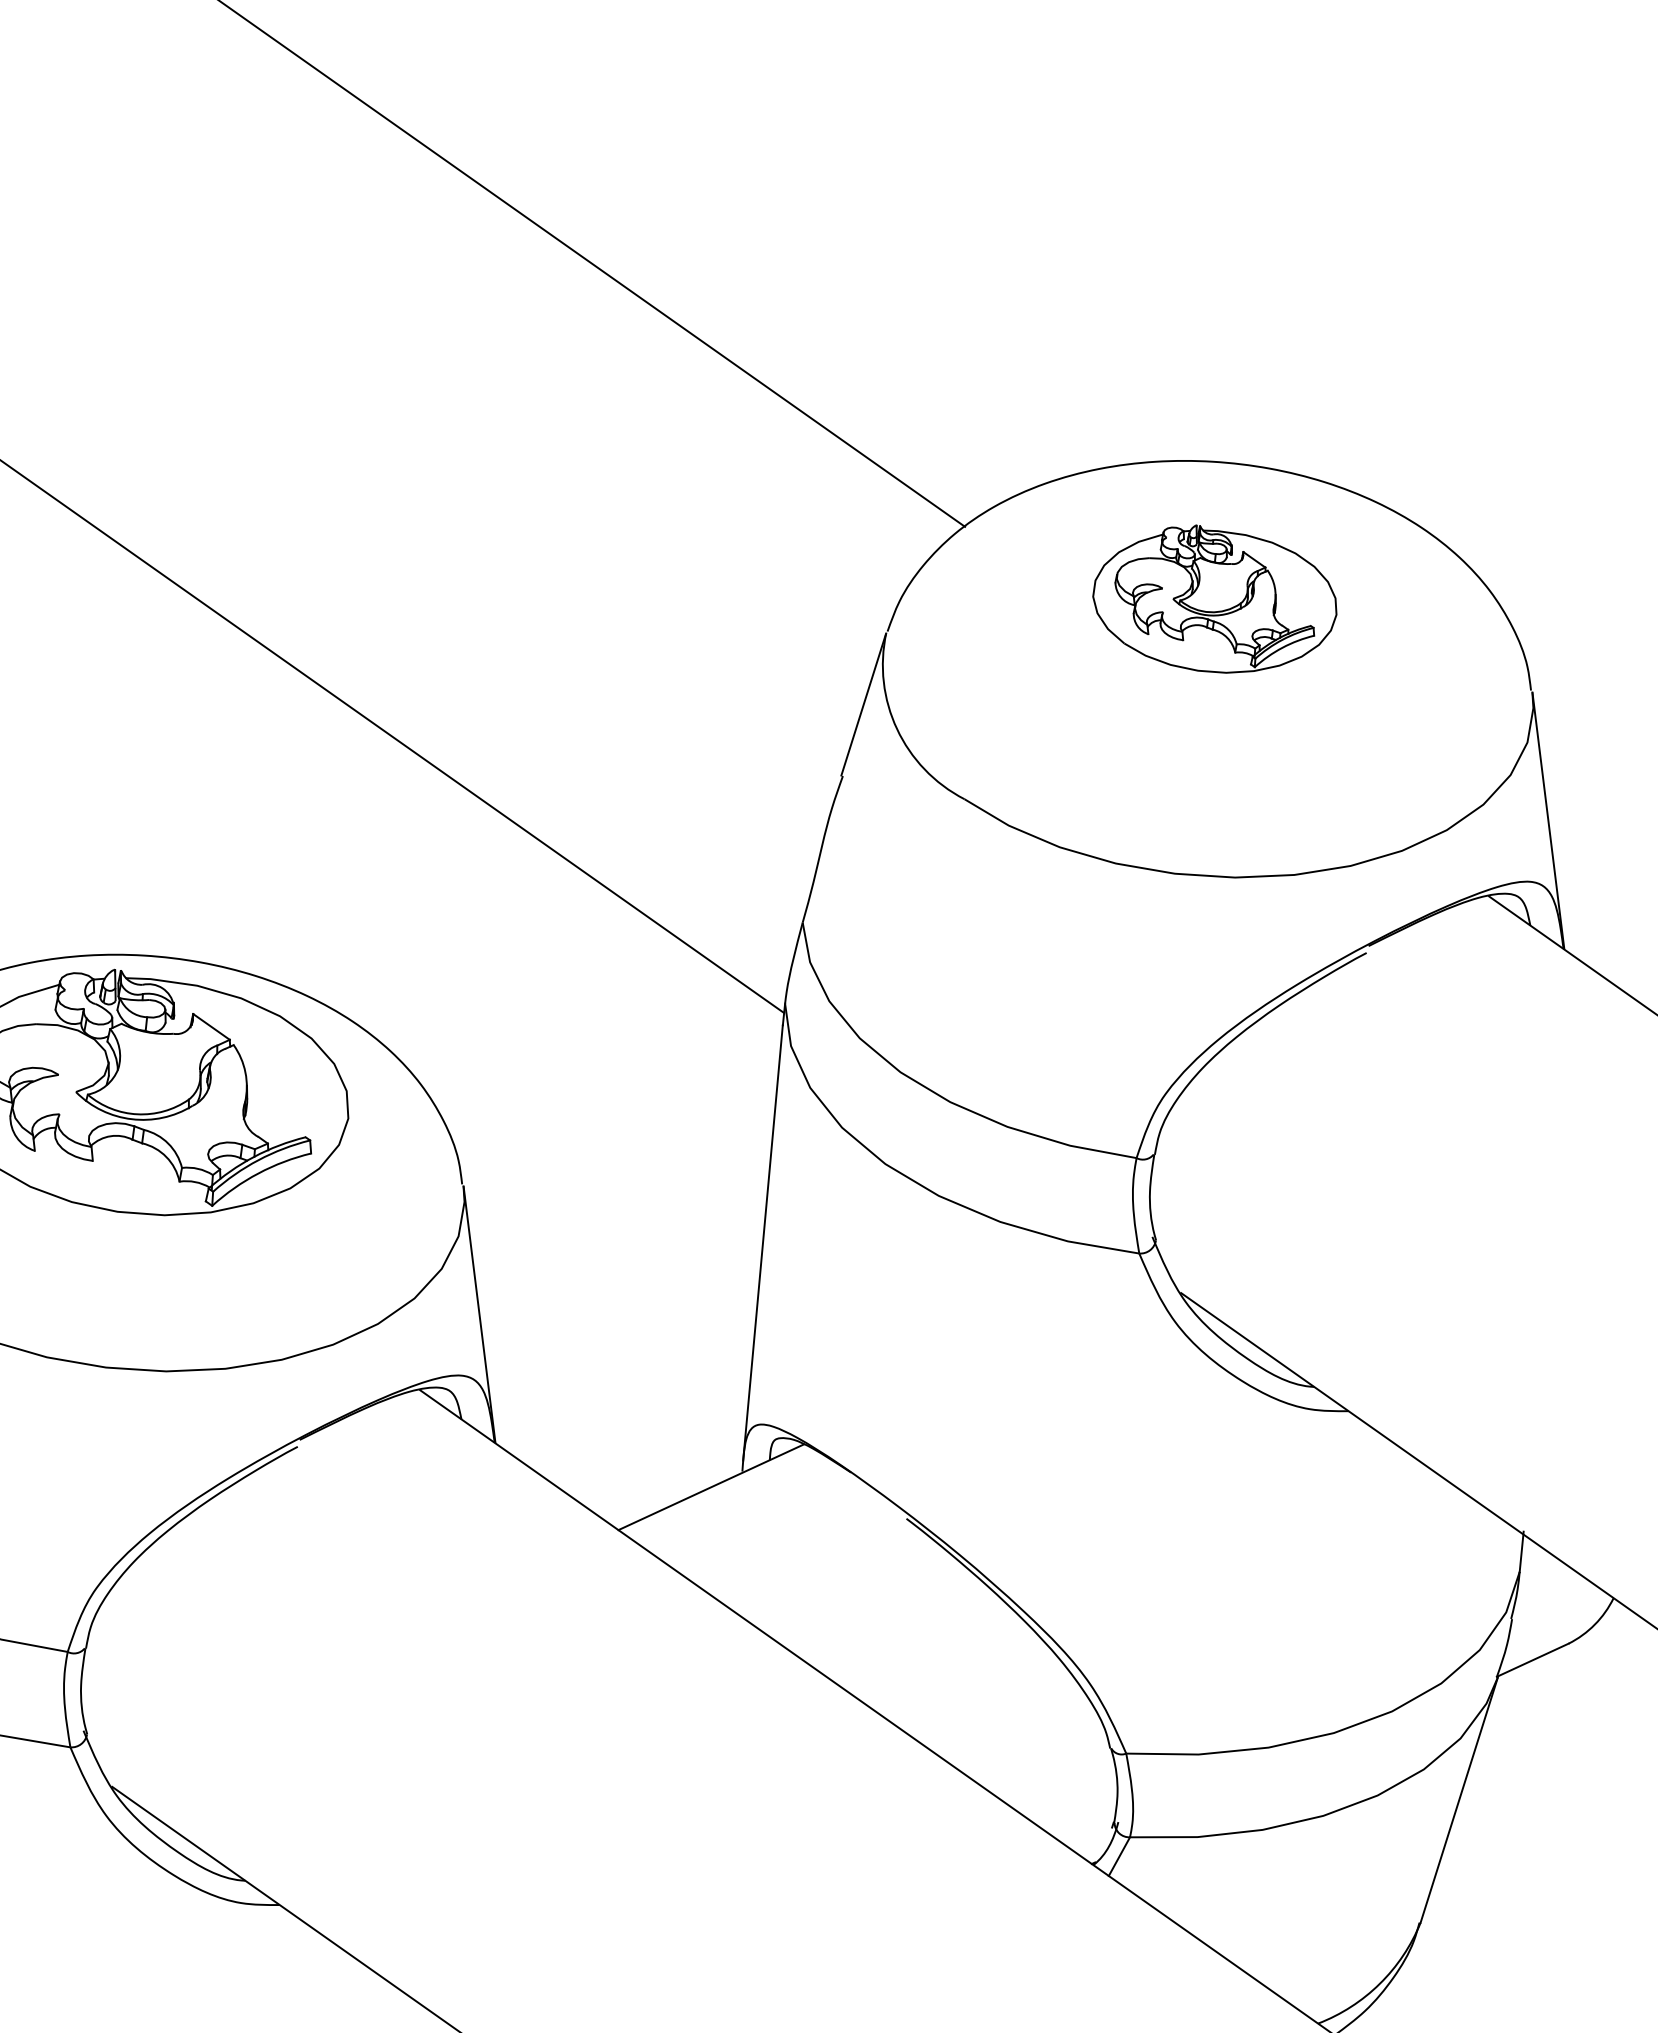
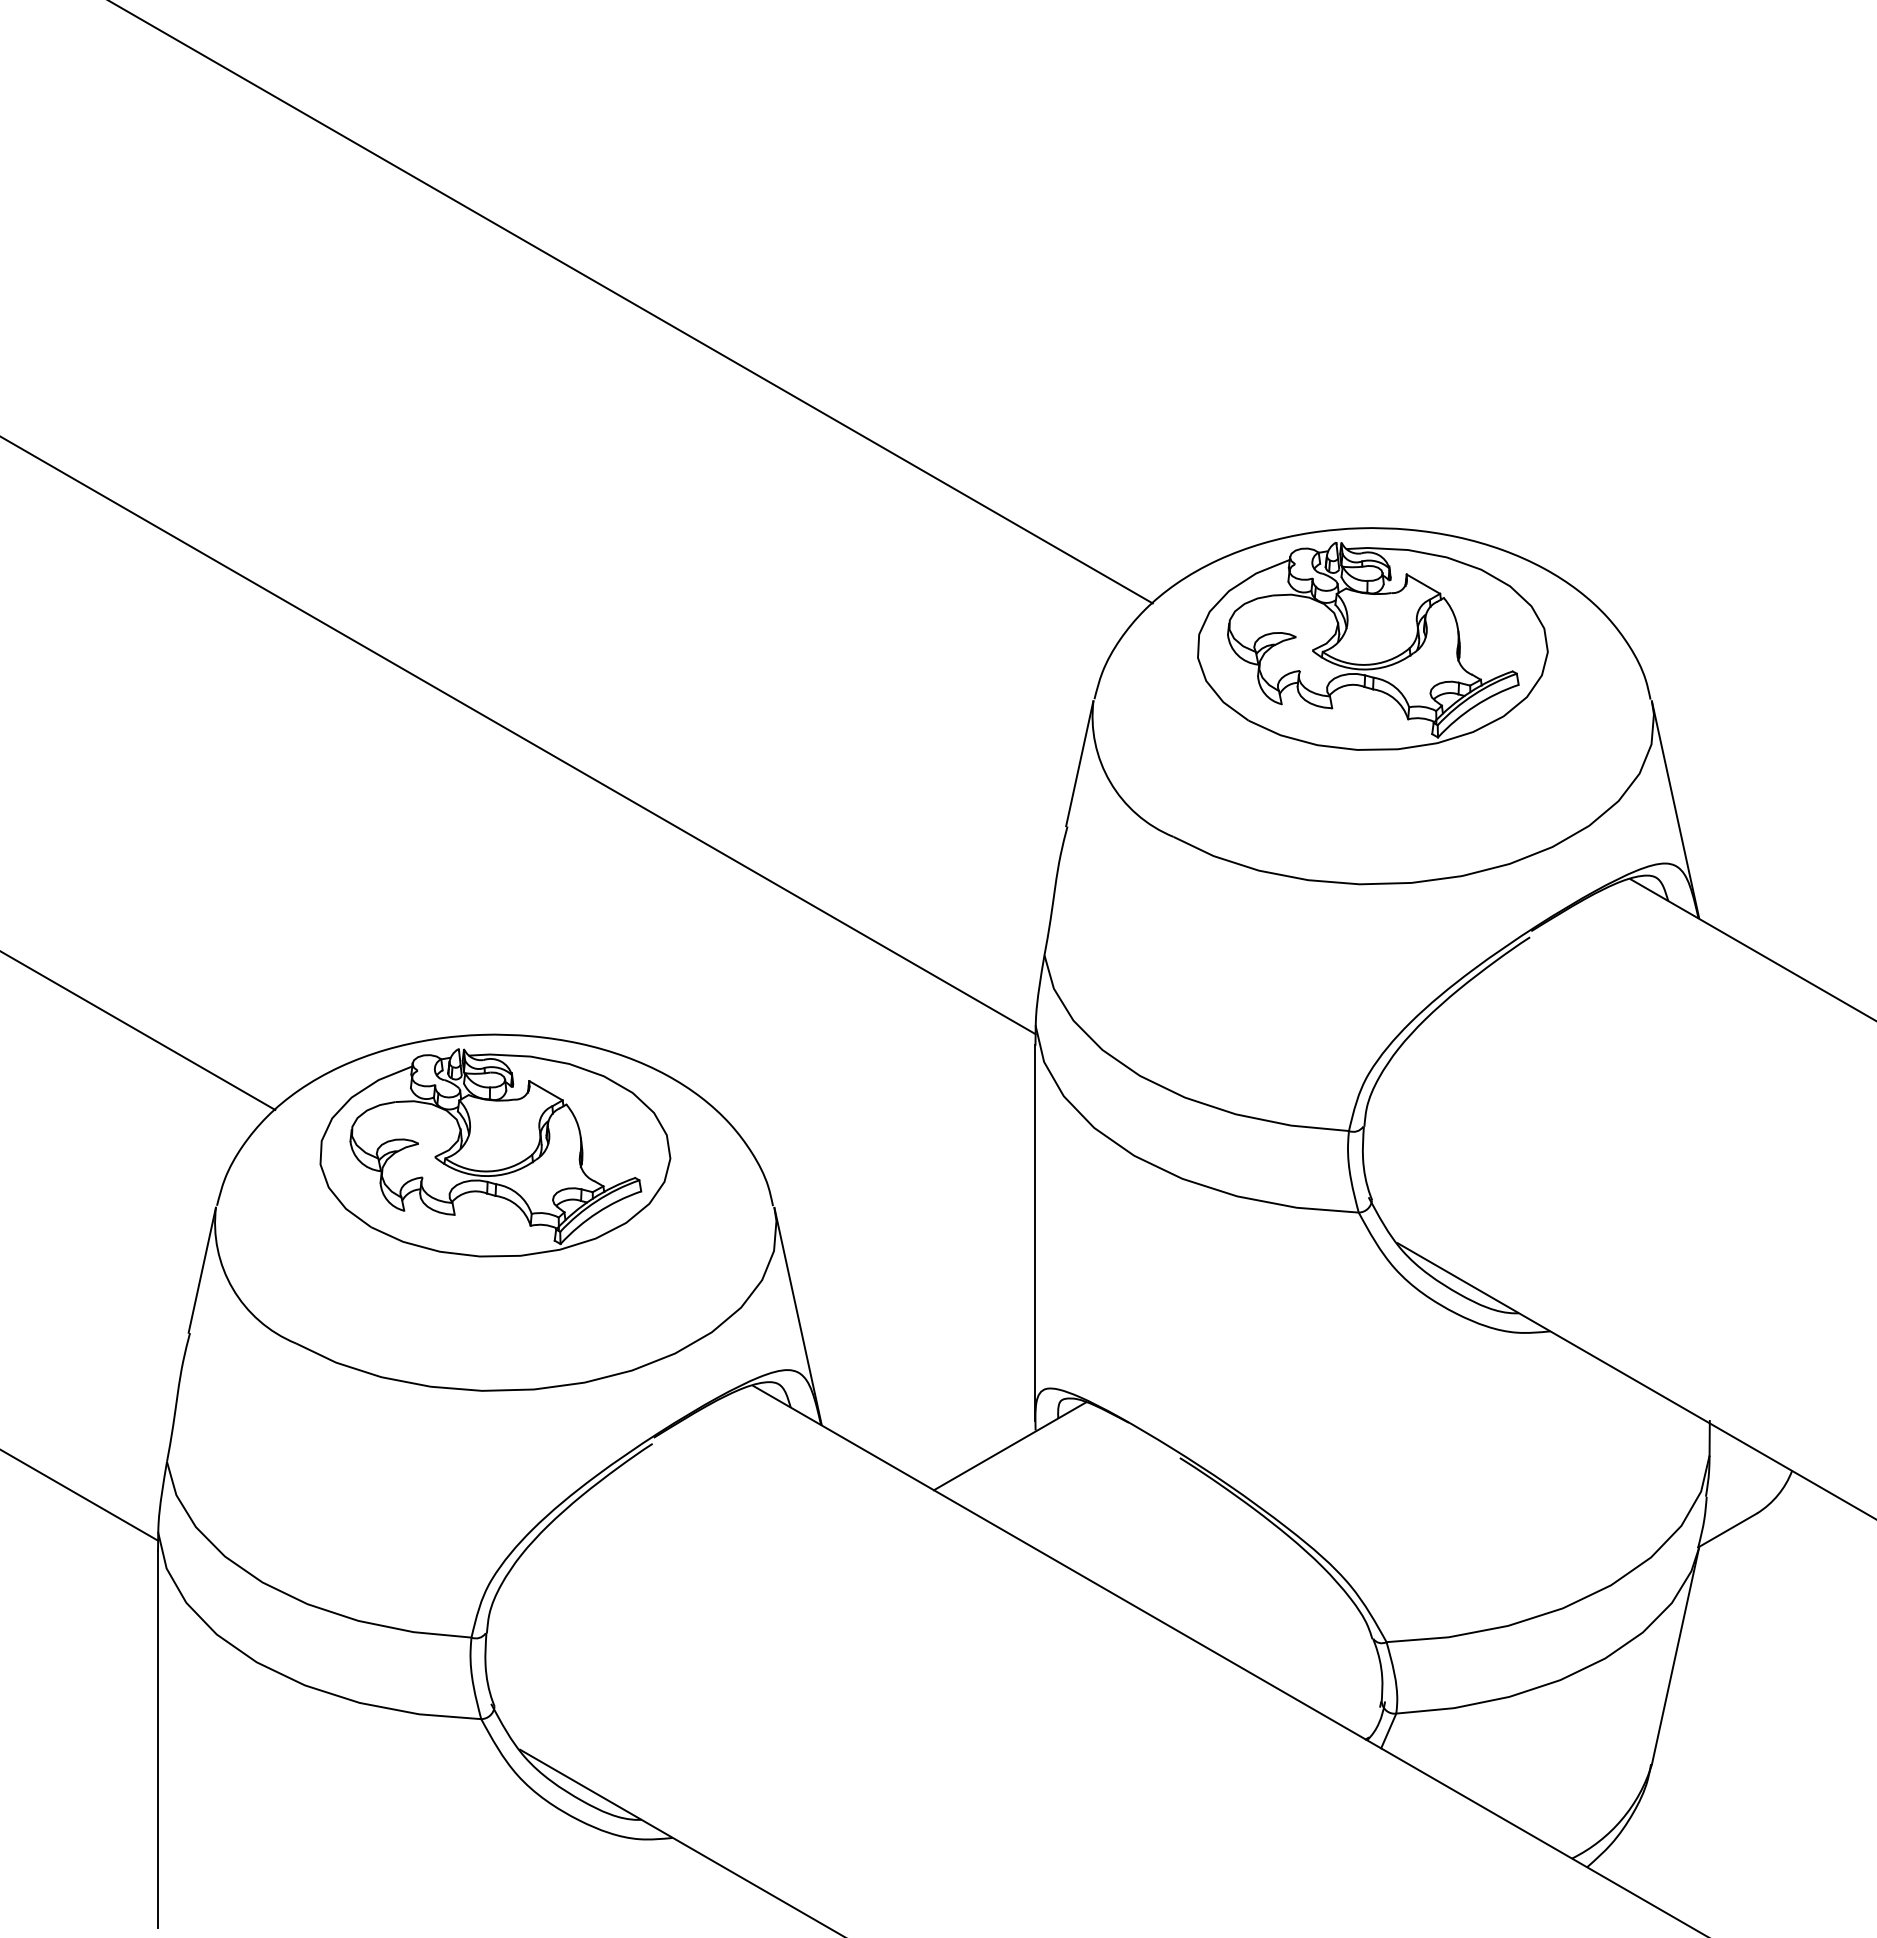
part: (1214, 599) -> (1372, 646), size x1.67

